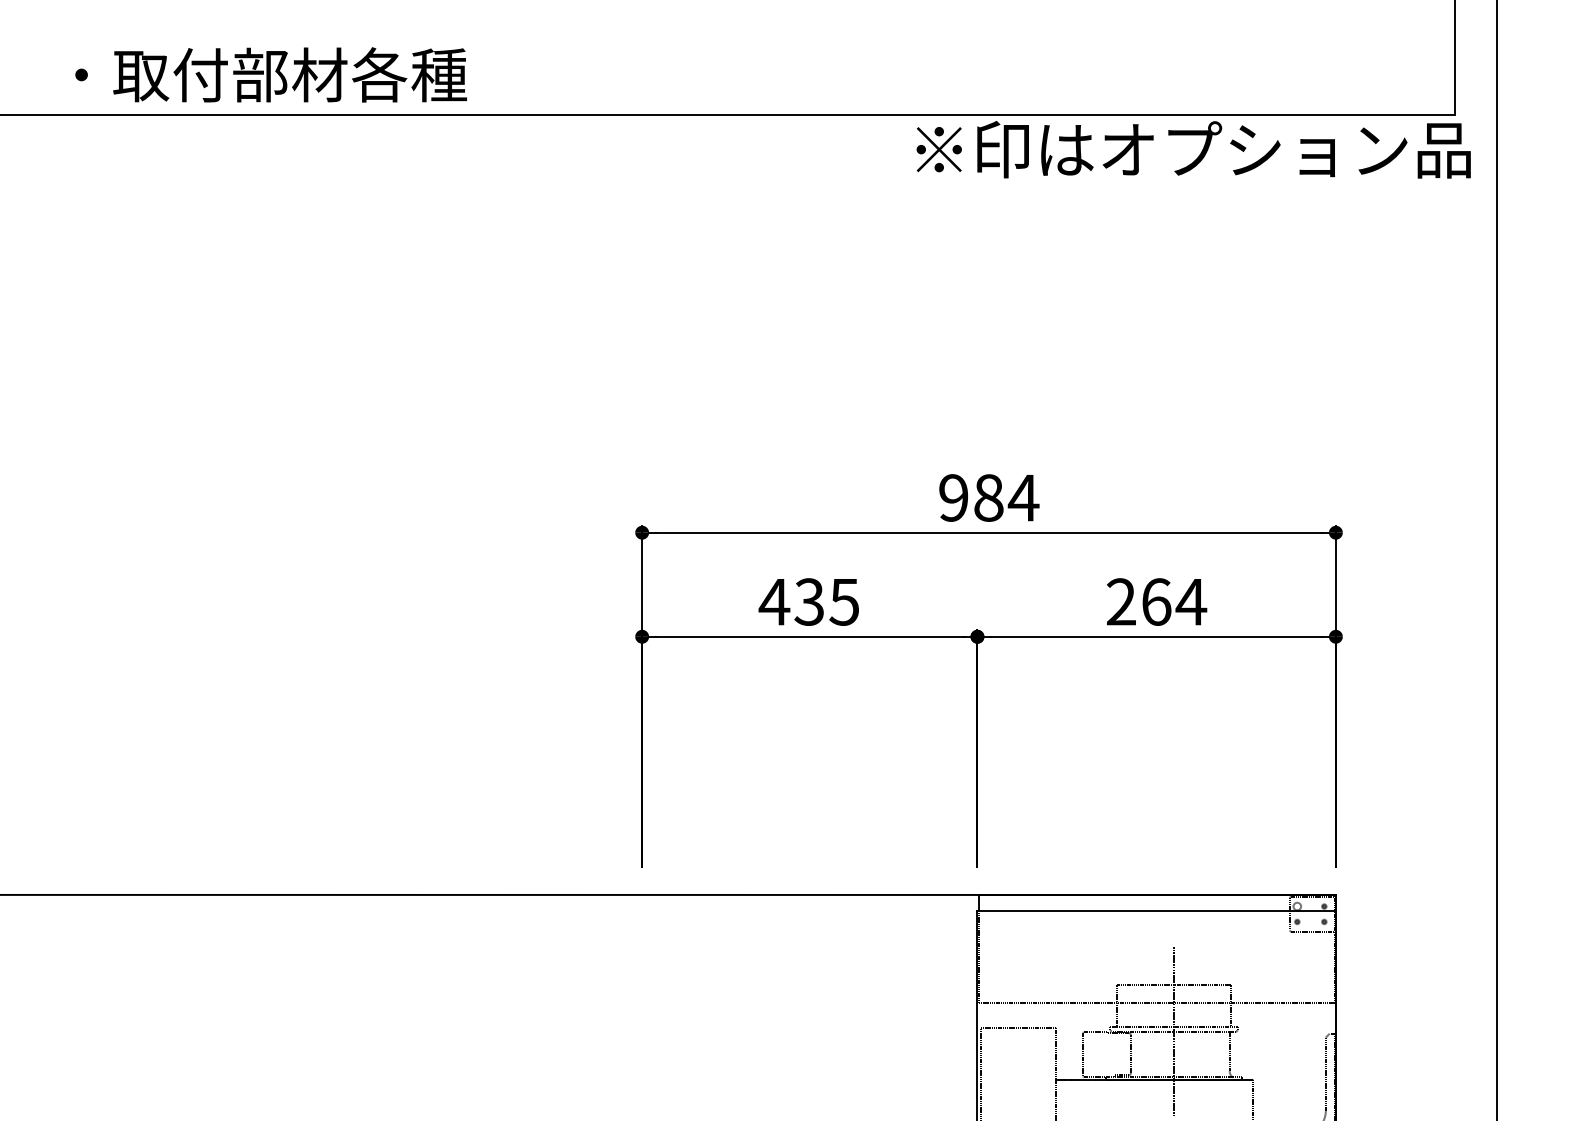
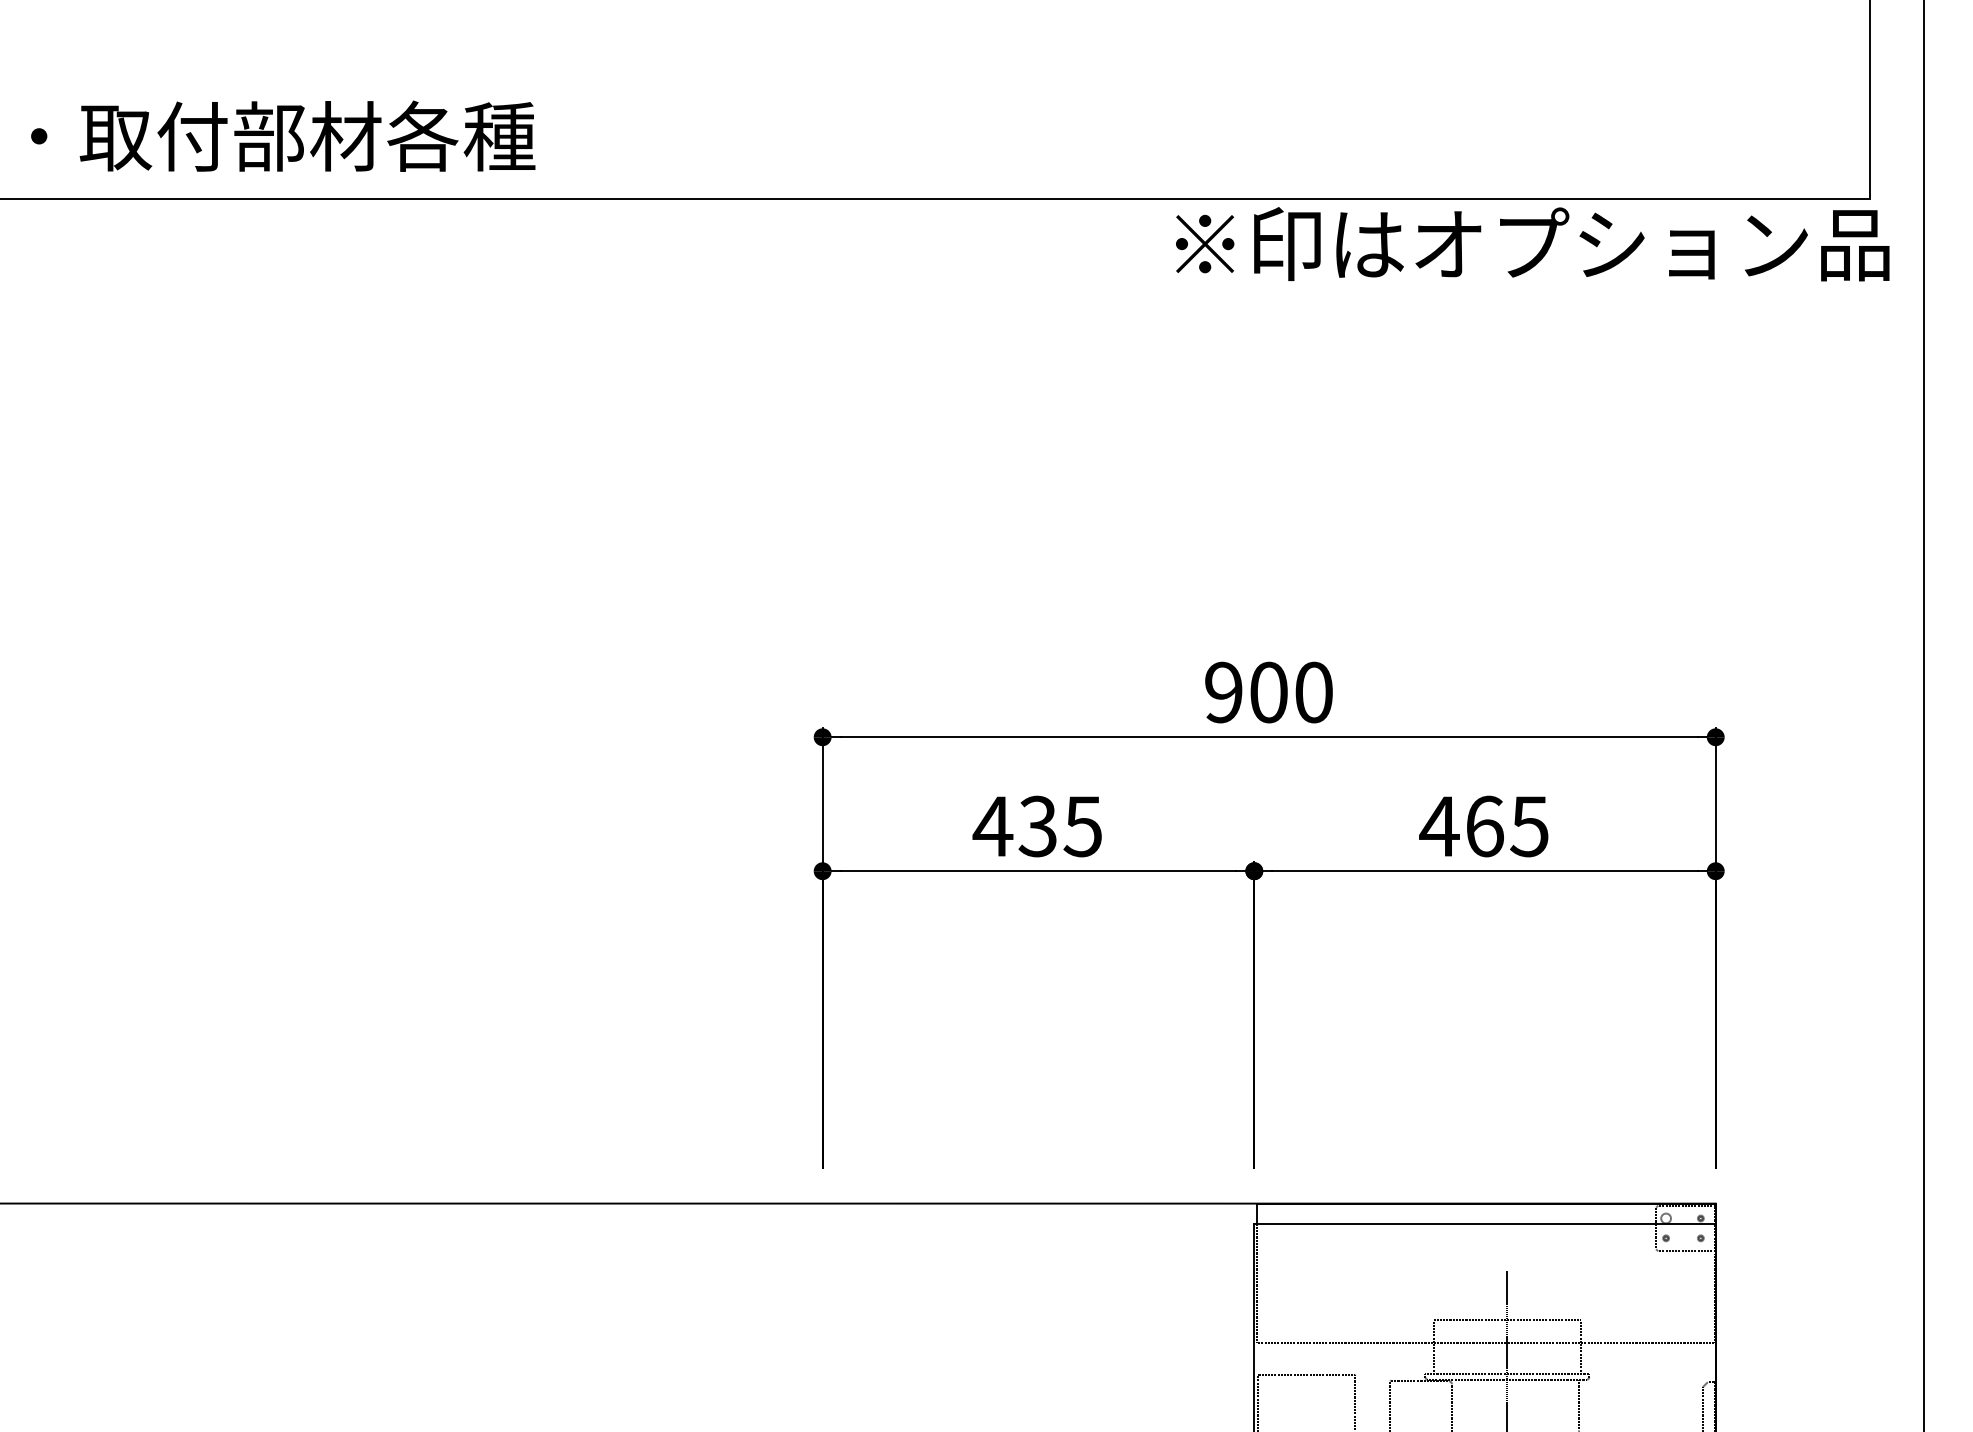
text: (270, 74) -> (282, 135), moved
text: (1006, 497) -> (1291, 691), 984 -> 900
text: (1156, 601) -> (1484, 825), 264 -> 465

